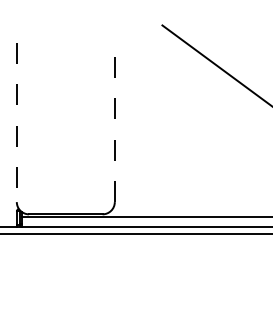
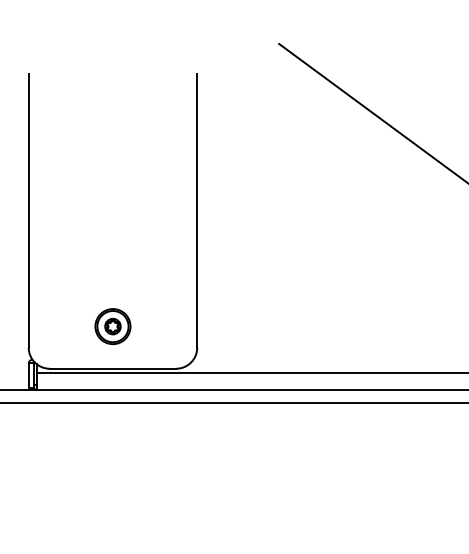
line: (16, 122) -> (28, 210), dashed -> solid
line: (114, 122) -> (196, 210), dashed -> solid
part: (65, 189) -> (112, 326), added

